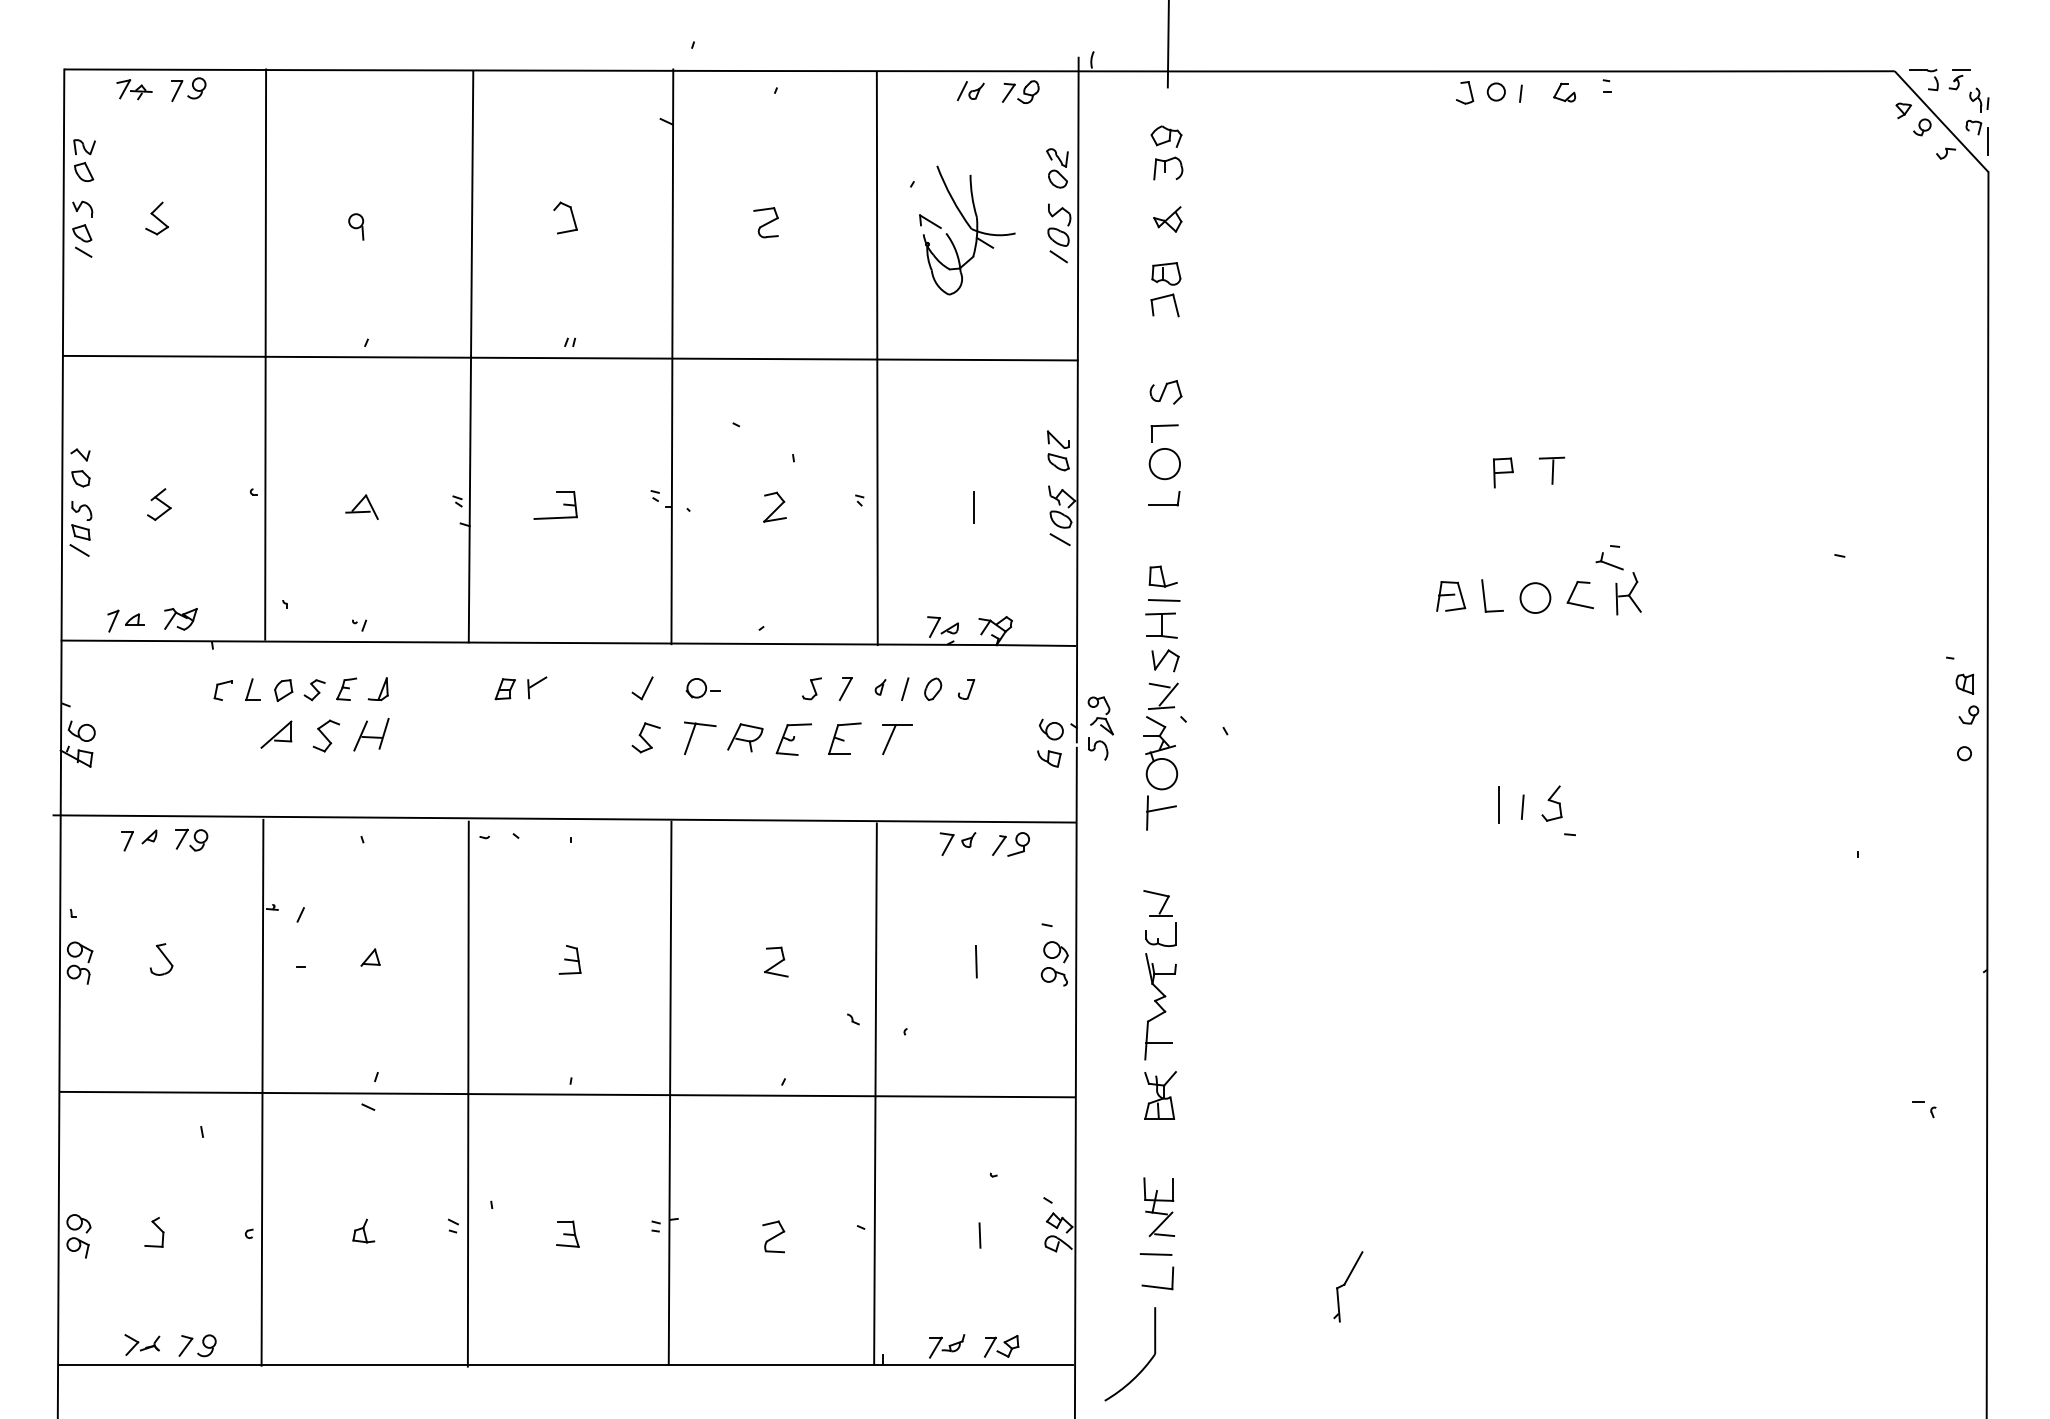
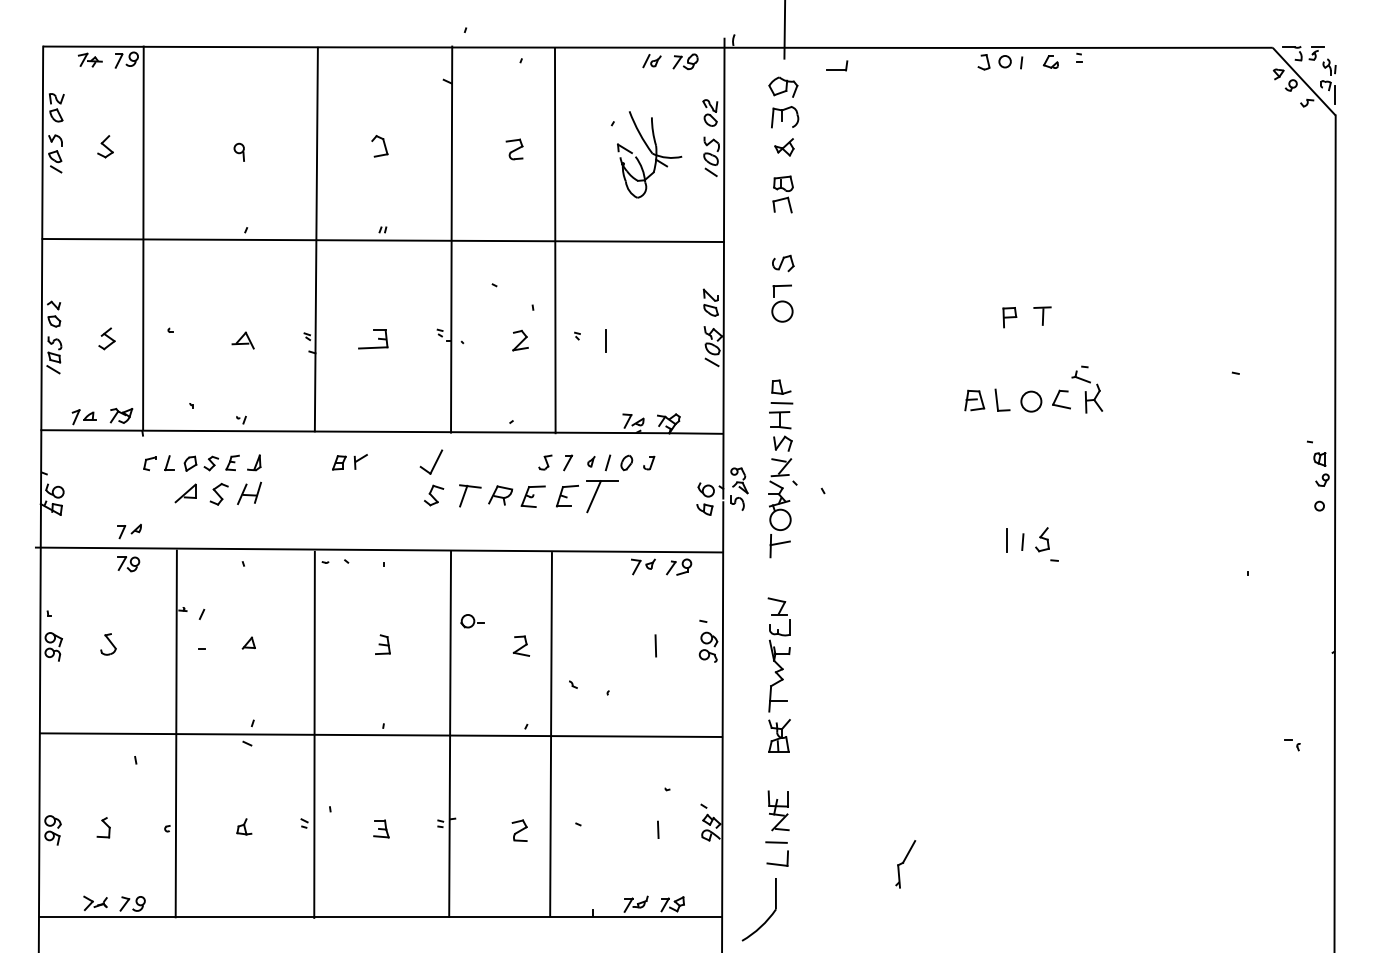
part: (1166, 152) -> (783, 102), size x1.4
line: (265, 353) -> (143, 237), moved
line: (876, 358) -> (554, 240), moved
part: (1164, 498) -> (837, 65), moved
line: (972, 507) -> (605, 340), moved
part: (642, 688) -> (431, 462), size x1.6
part: (703, 688) -> (472, 621), moved
part: (896, 739) -> (602, 496), size x1.6
part: (139, 840) -> (129, 531), moved
line: (874, 1093) -> (550, 734), moved

